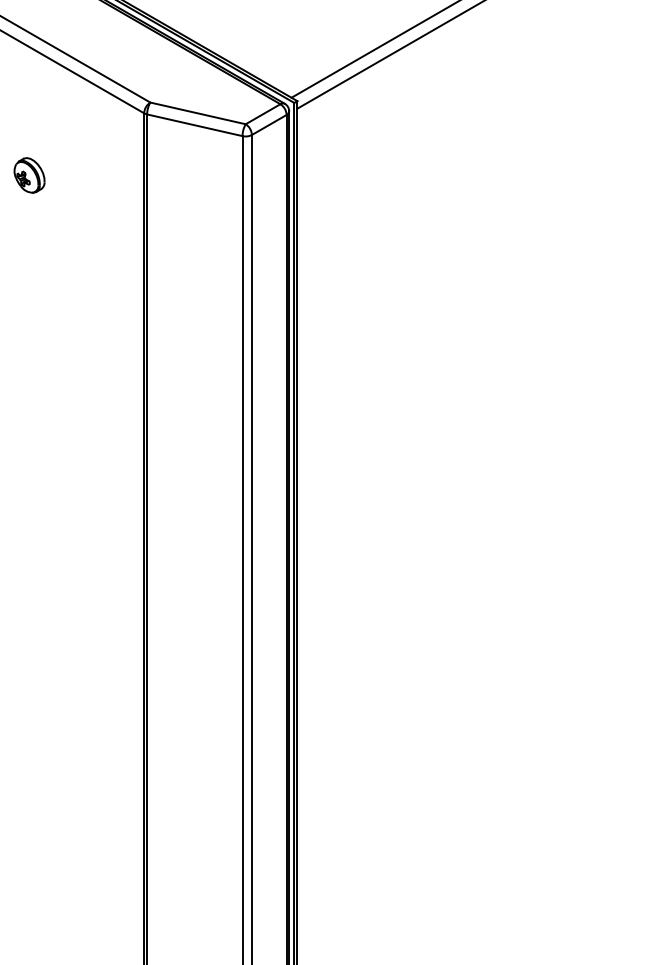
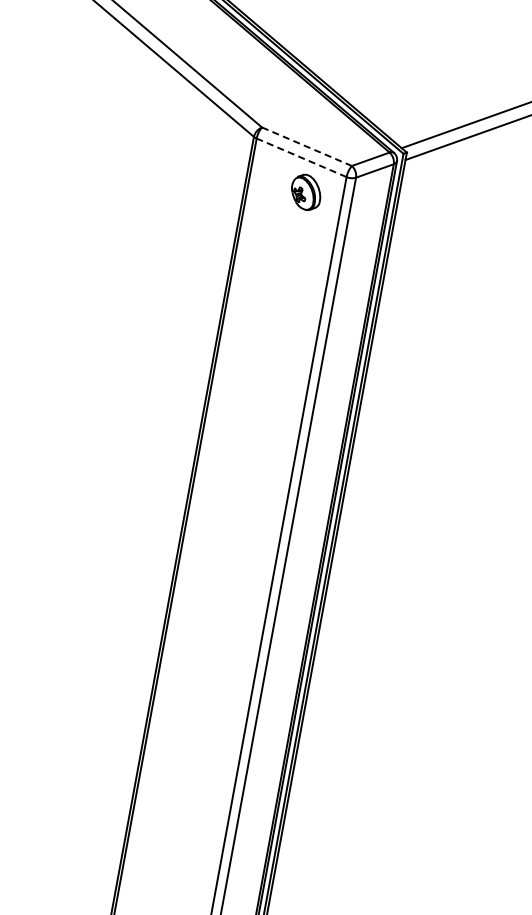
line: (198, 113) -> (307, 146), solid -> dashed
line: (194, 125) -> (301, 157), solid -> dashed
part: (29, 175) -> (306, 192), moved

